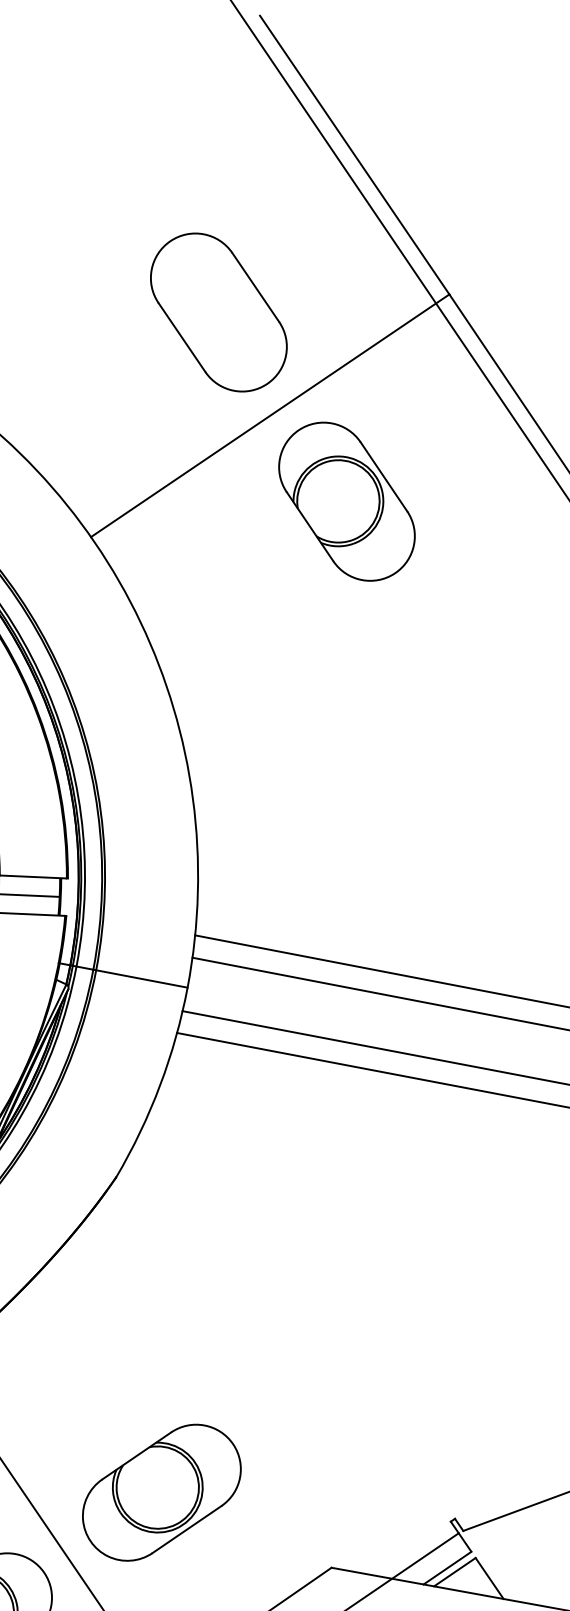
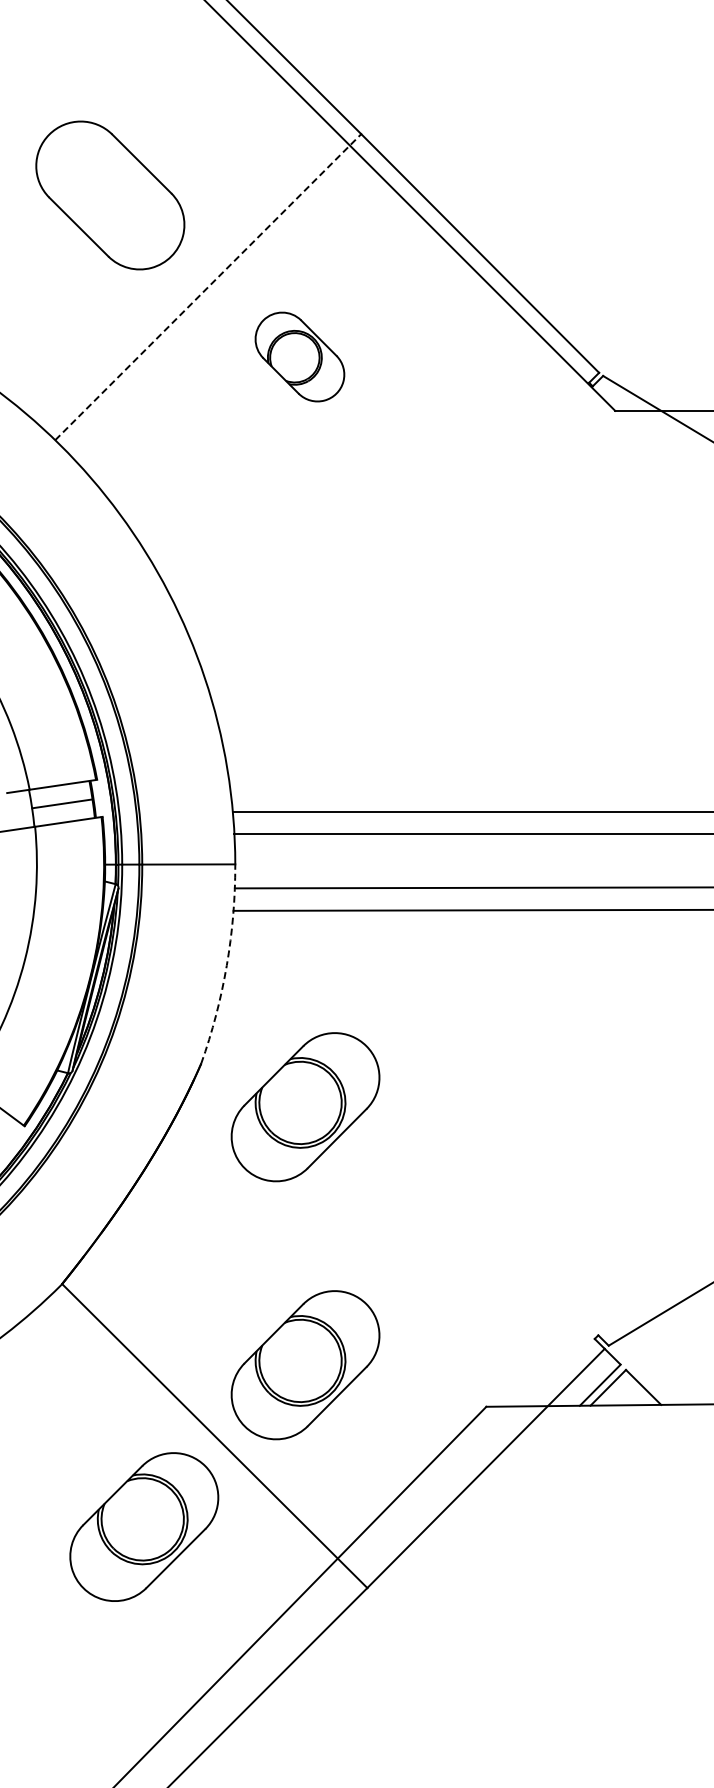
part: (219, 312) -> (110, 195), moved
line: (270, 415) -> (208, 286), solid -> dashed
part: (346, 501) -> (299, 356), size x0.6
arc: (159, 1085) -> (226, 965), solid -> dashed
part: (210, 1239) -> (305, 1107), added

